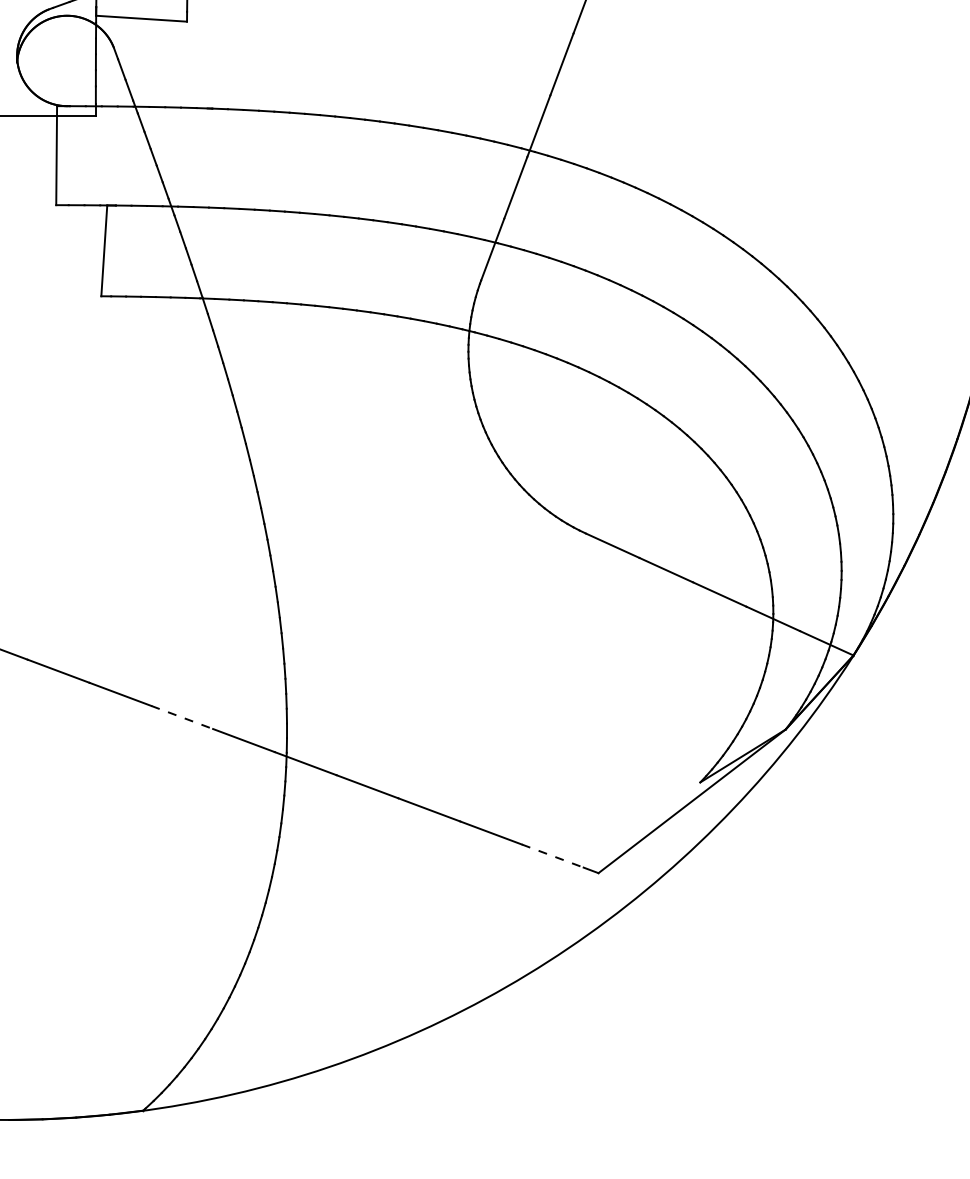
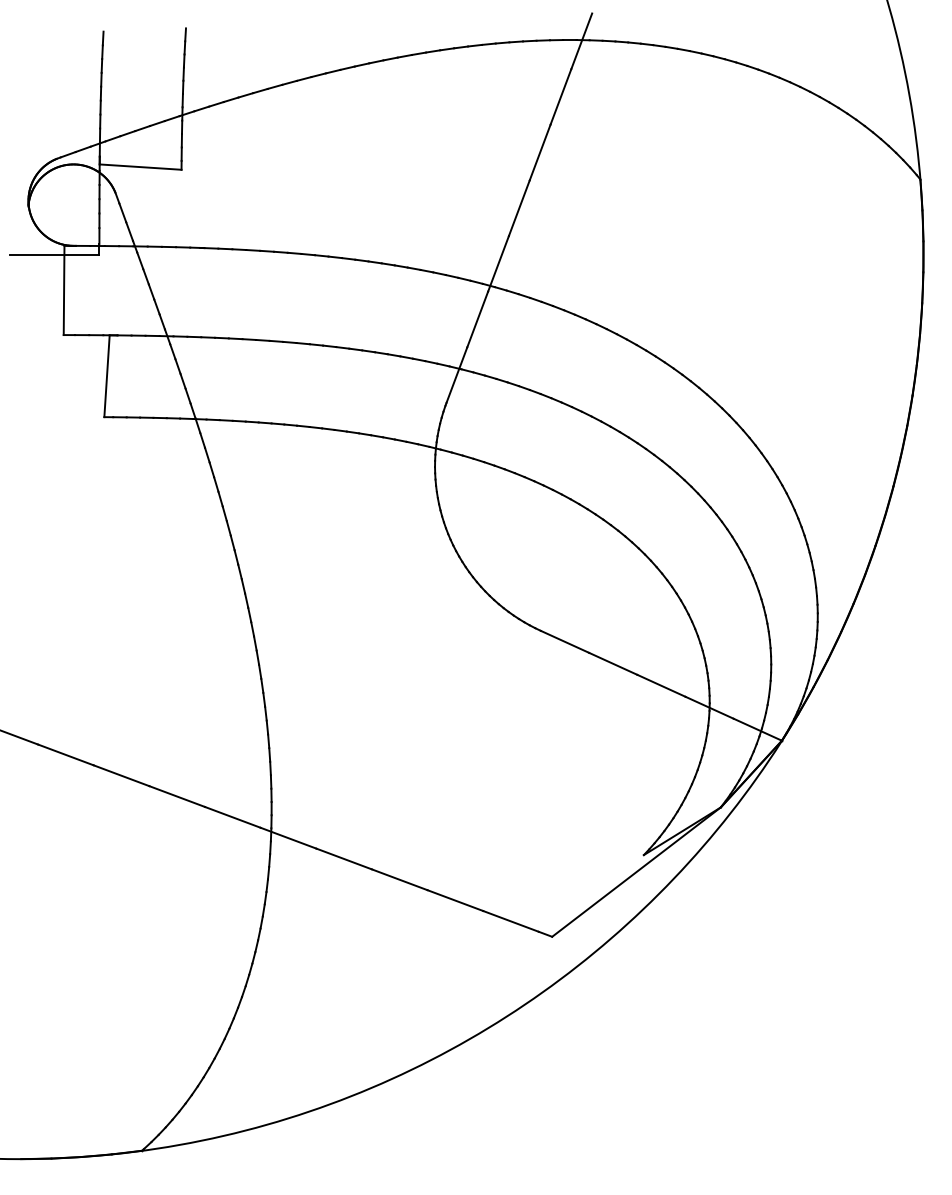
line: (182, 717) -> (177, 796), dashed -> solid
line: (553, 856) -> (511, 921), dashed -> solid

